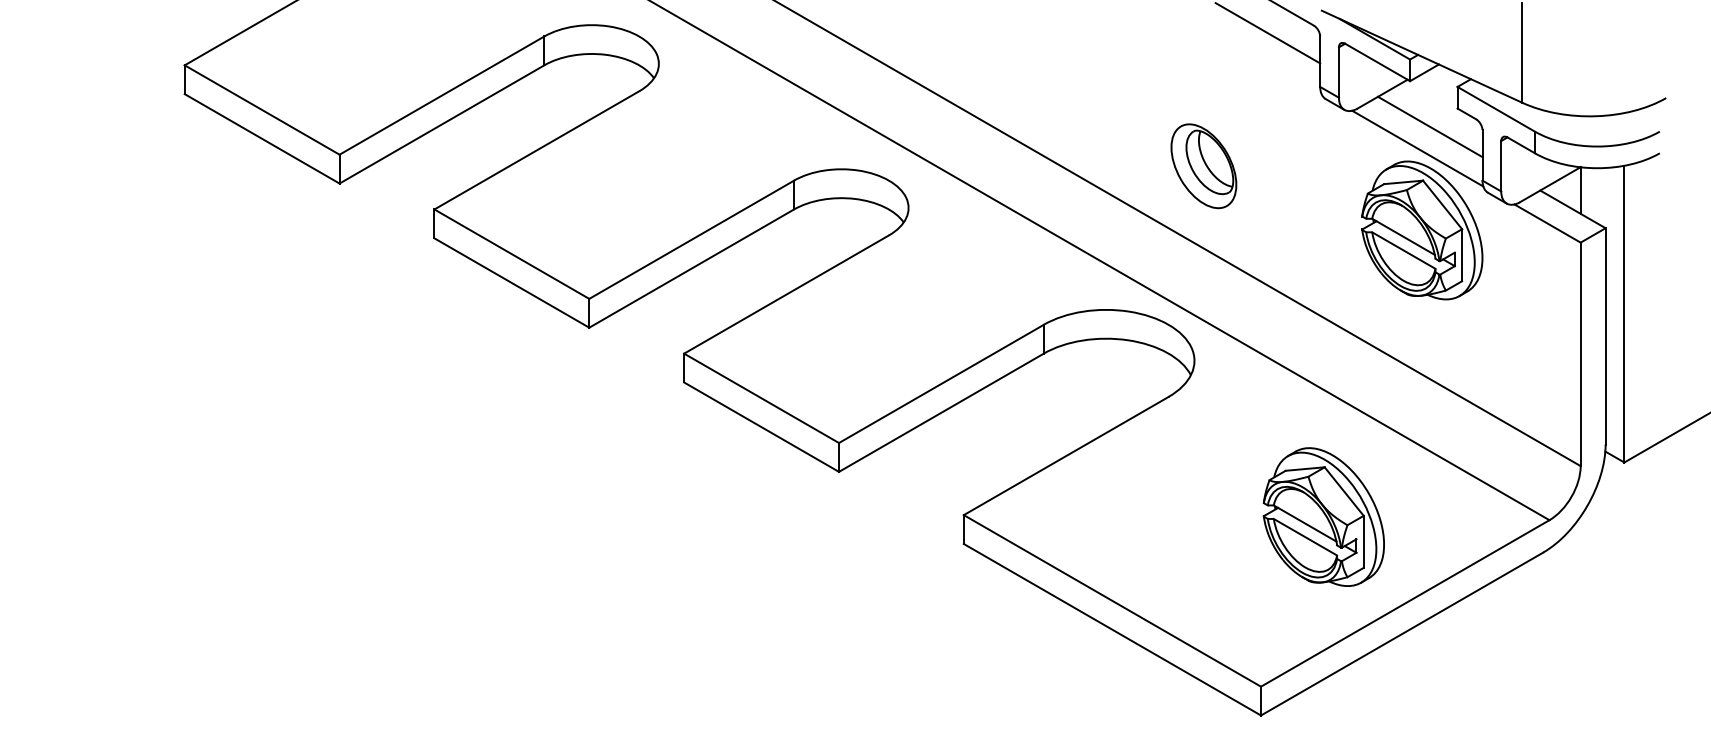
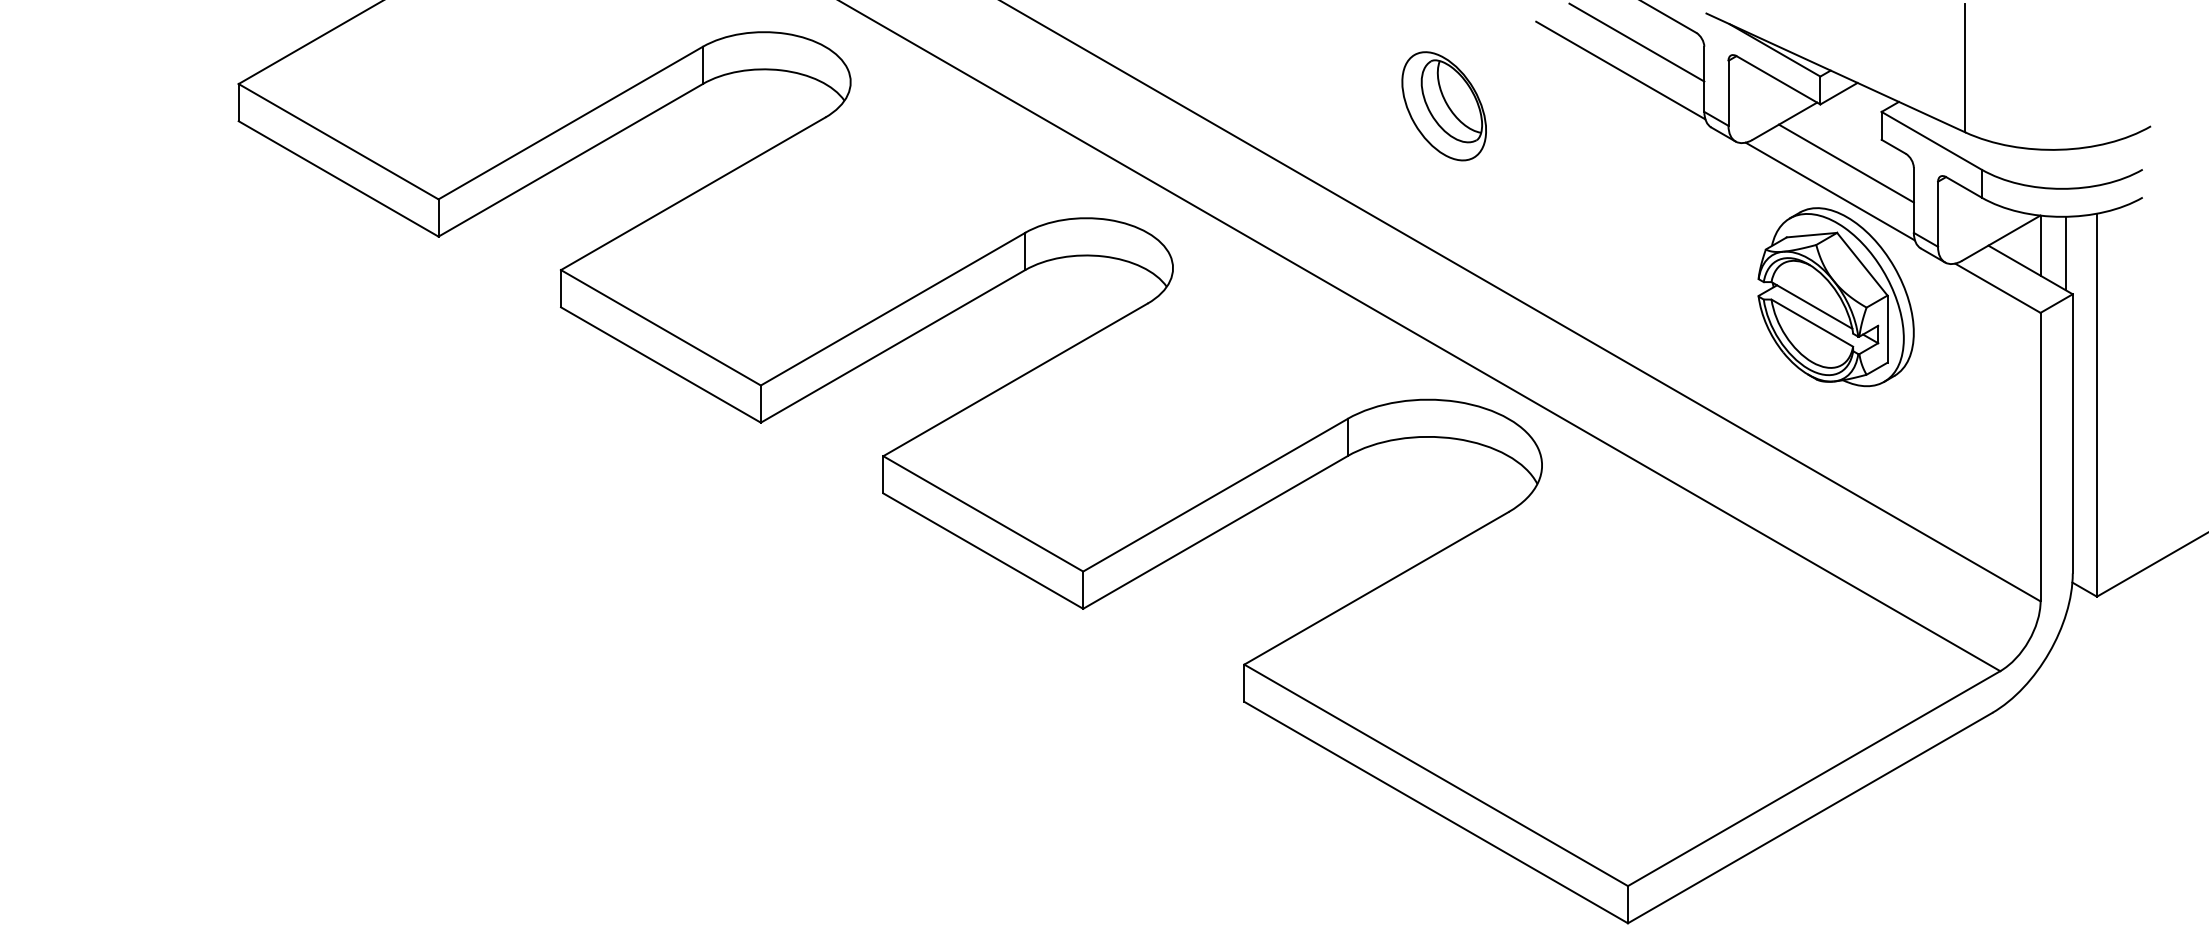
line: (1255, 54) -> (1620, 70), added
part: (1203, 166) -> (1443, 106), moved
line: (1599, 196) -> (2065, 253), added
part: (1323, 517) -> (1708, 667), removed

